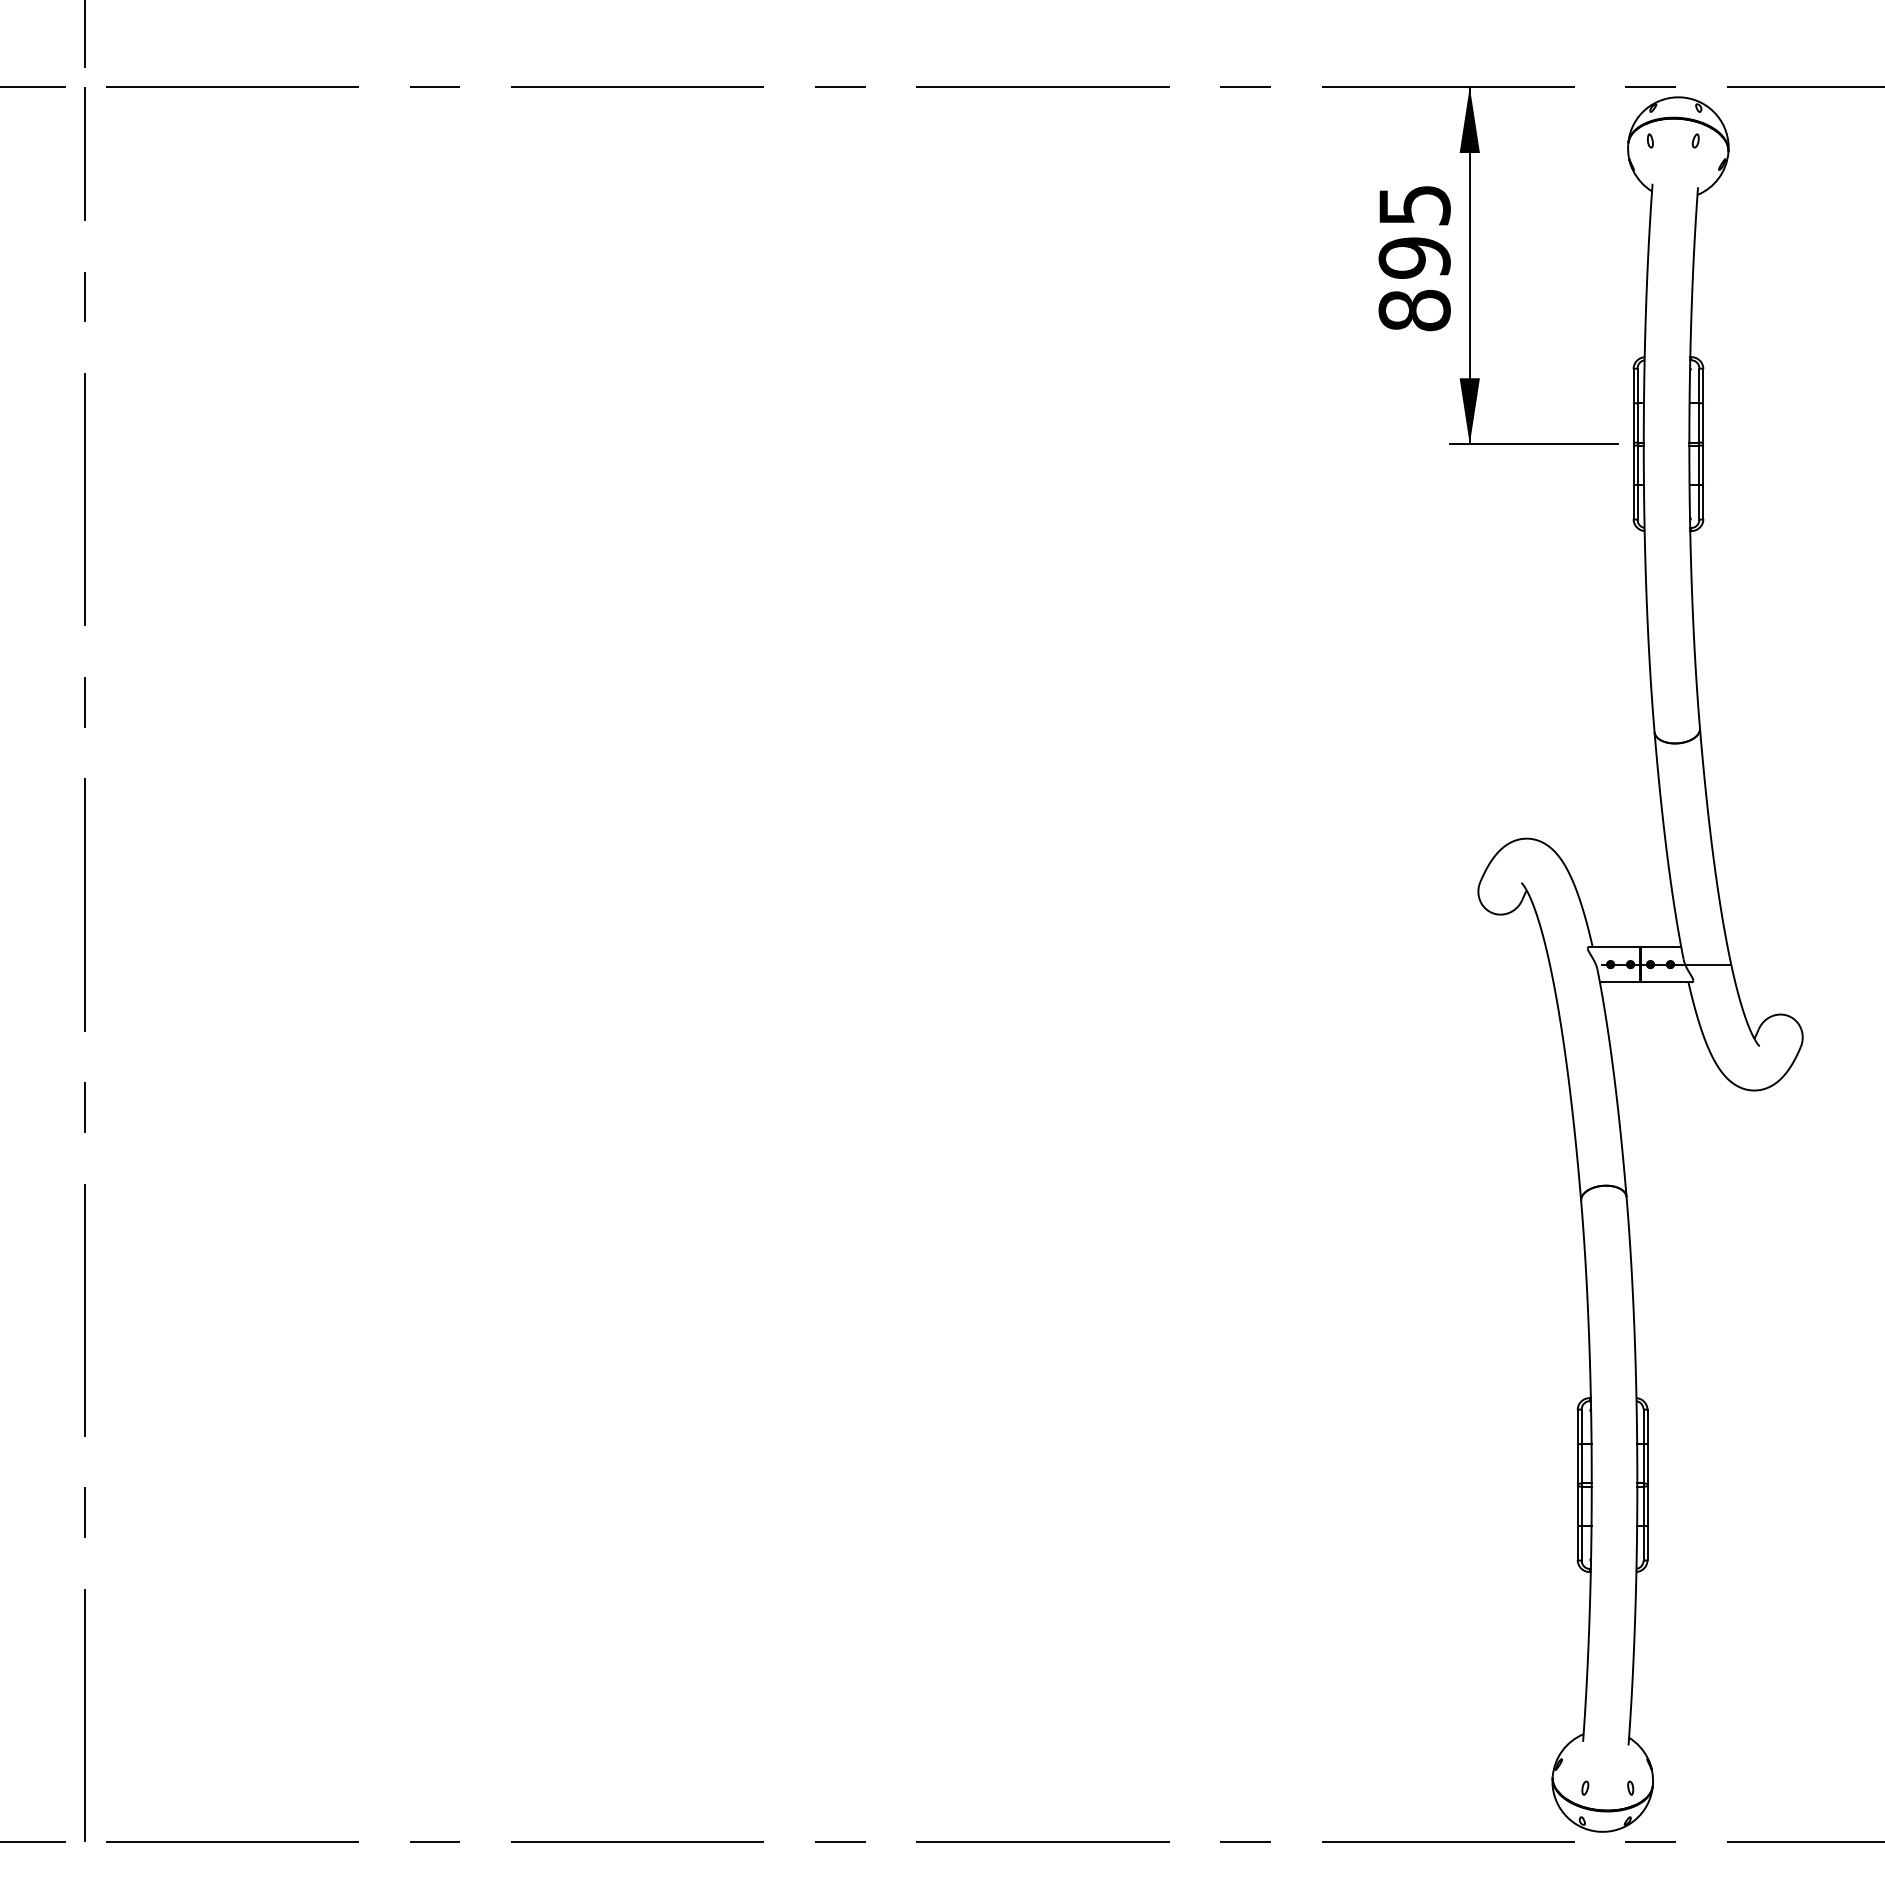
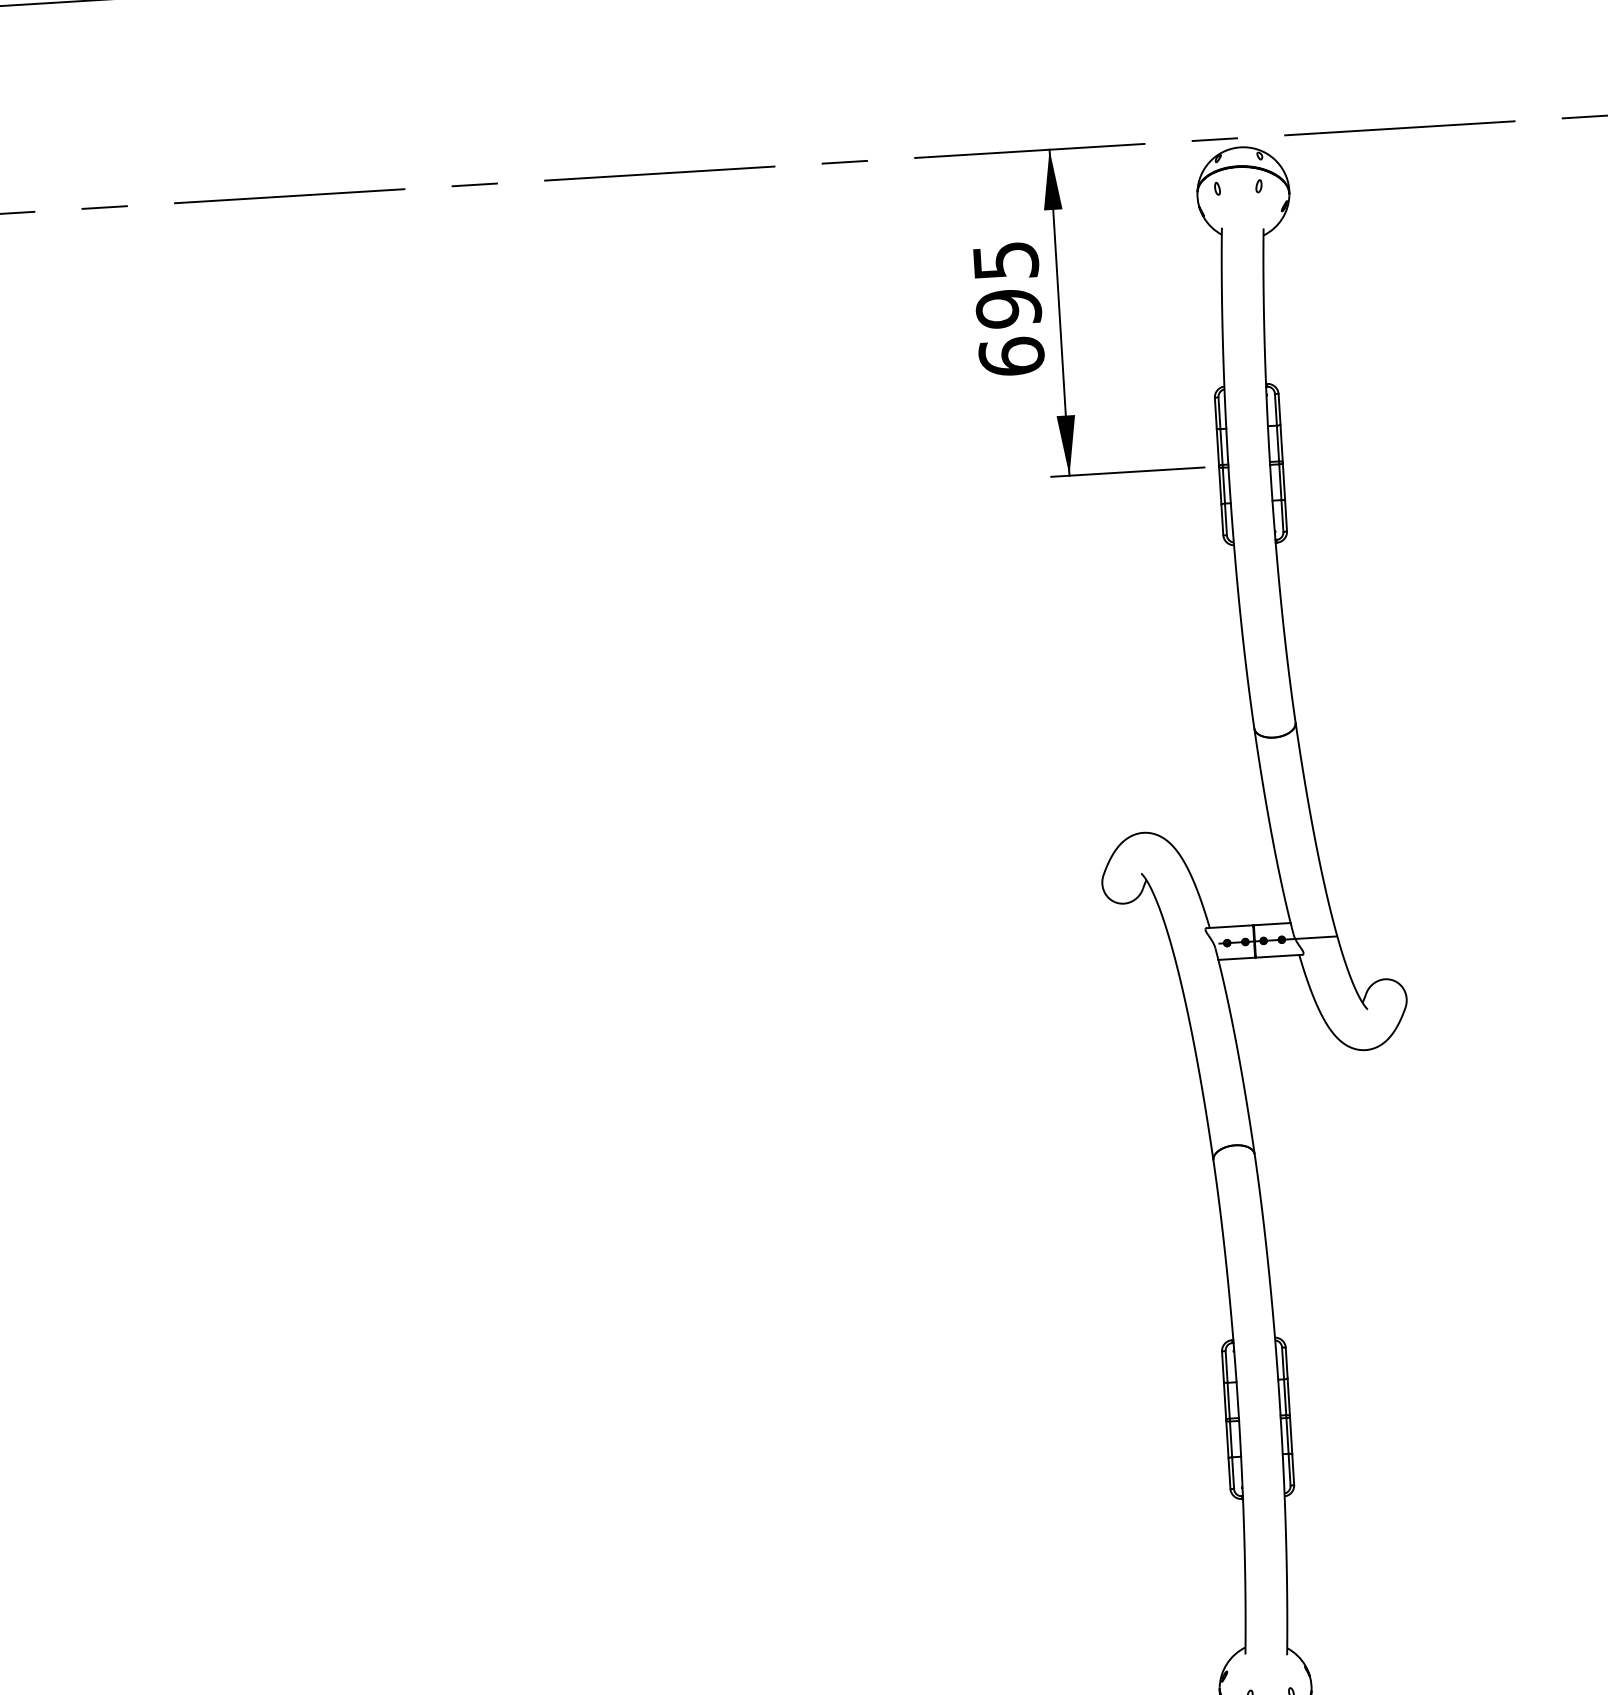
text: (1414, 310) -> (1011, 356), 895 -> 695

